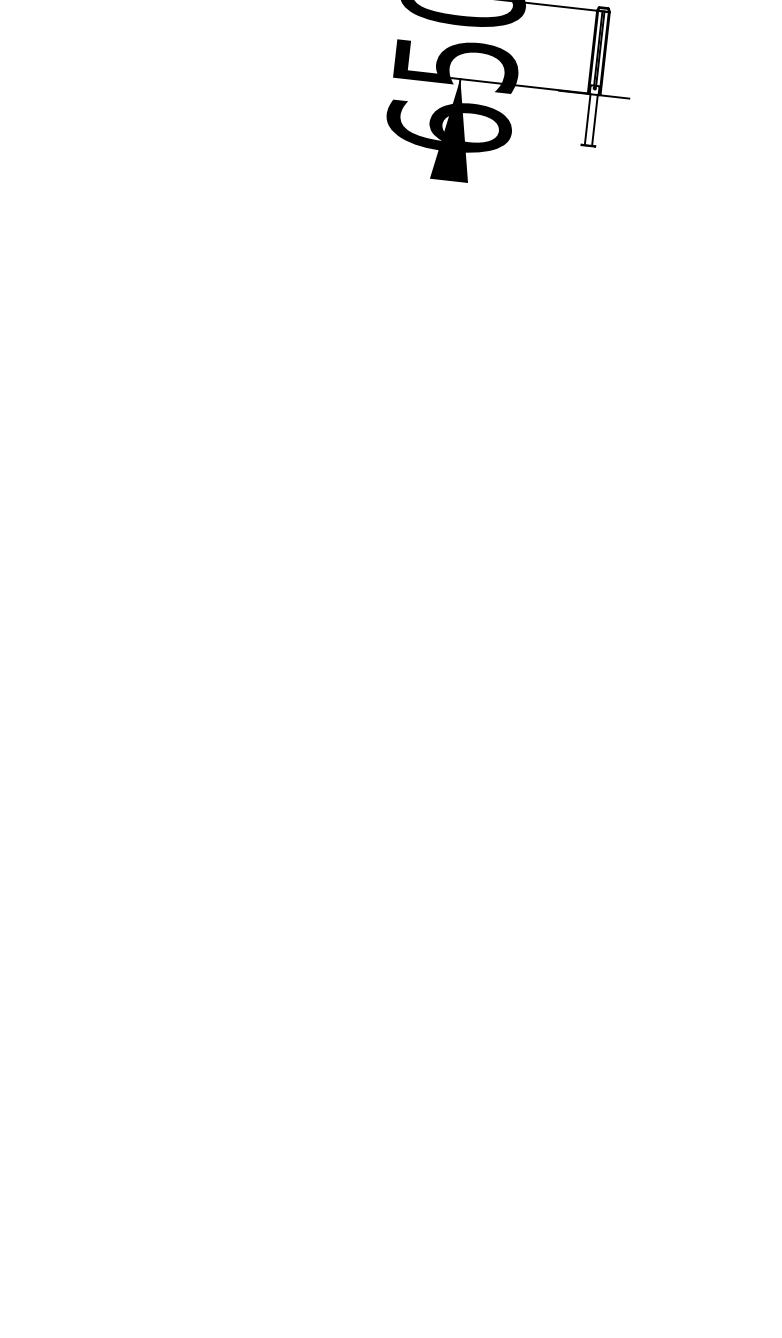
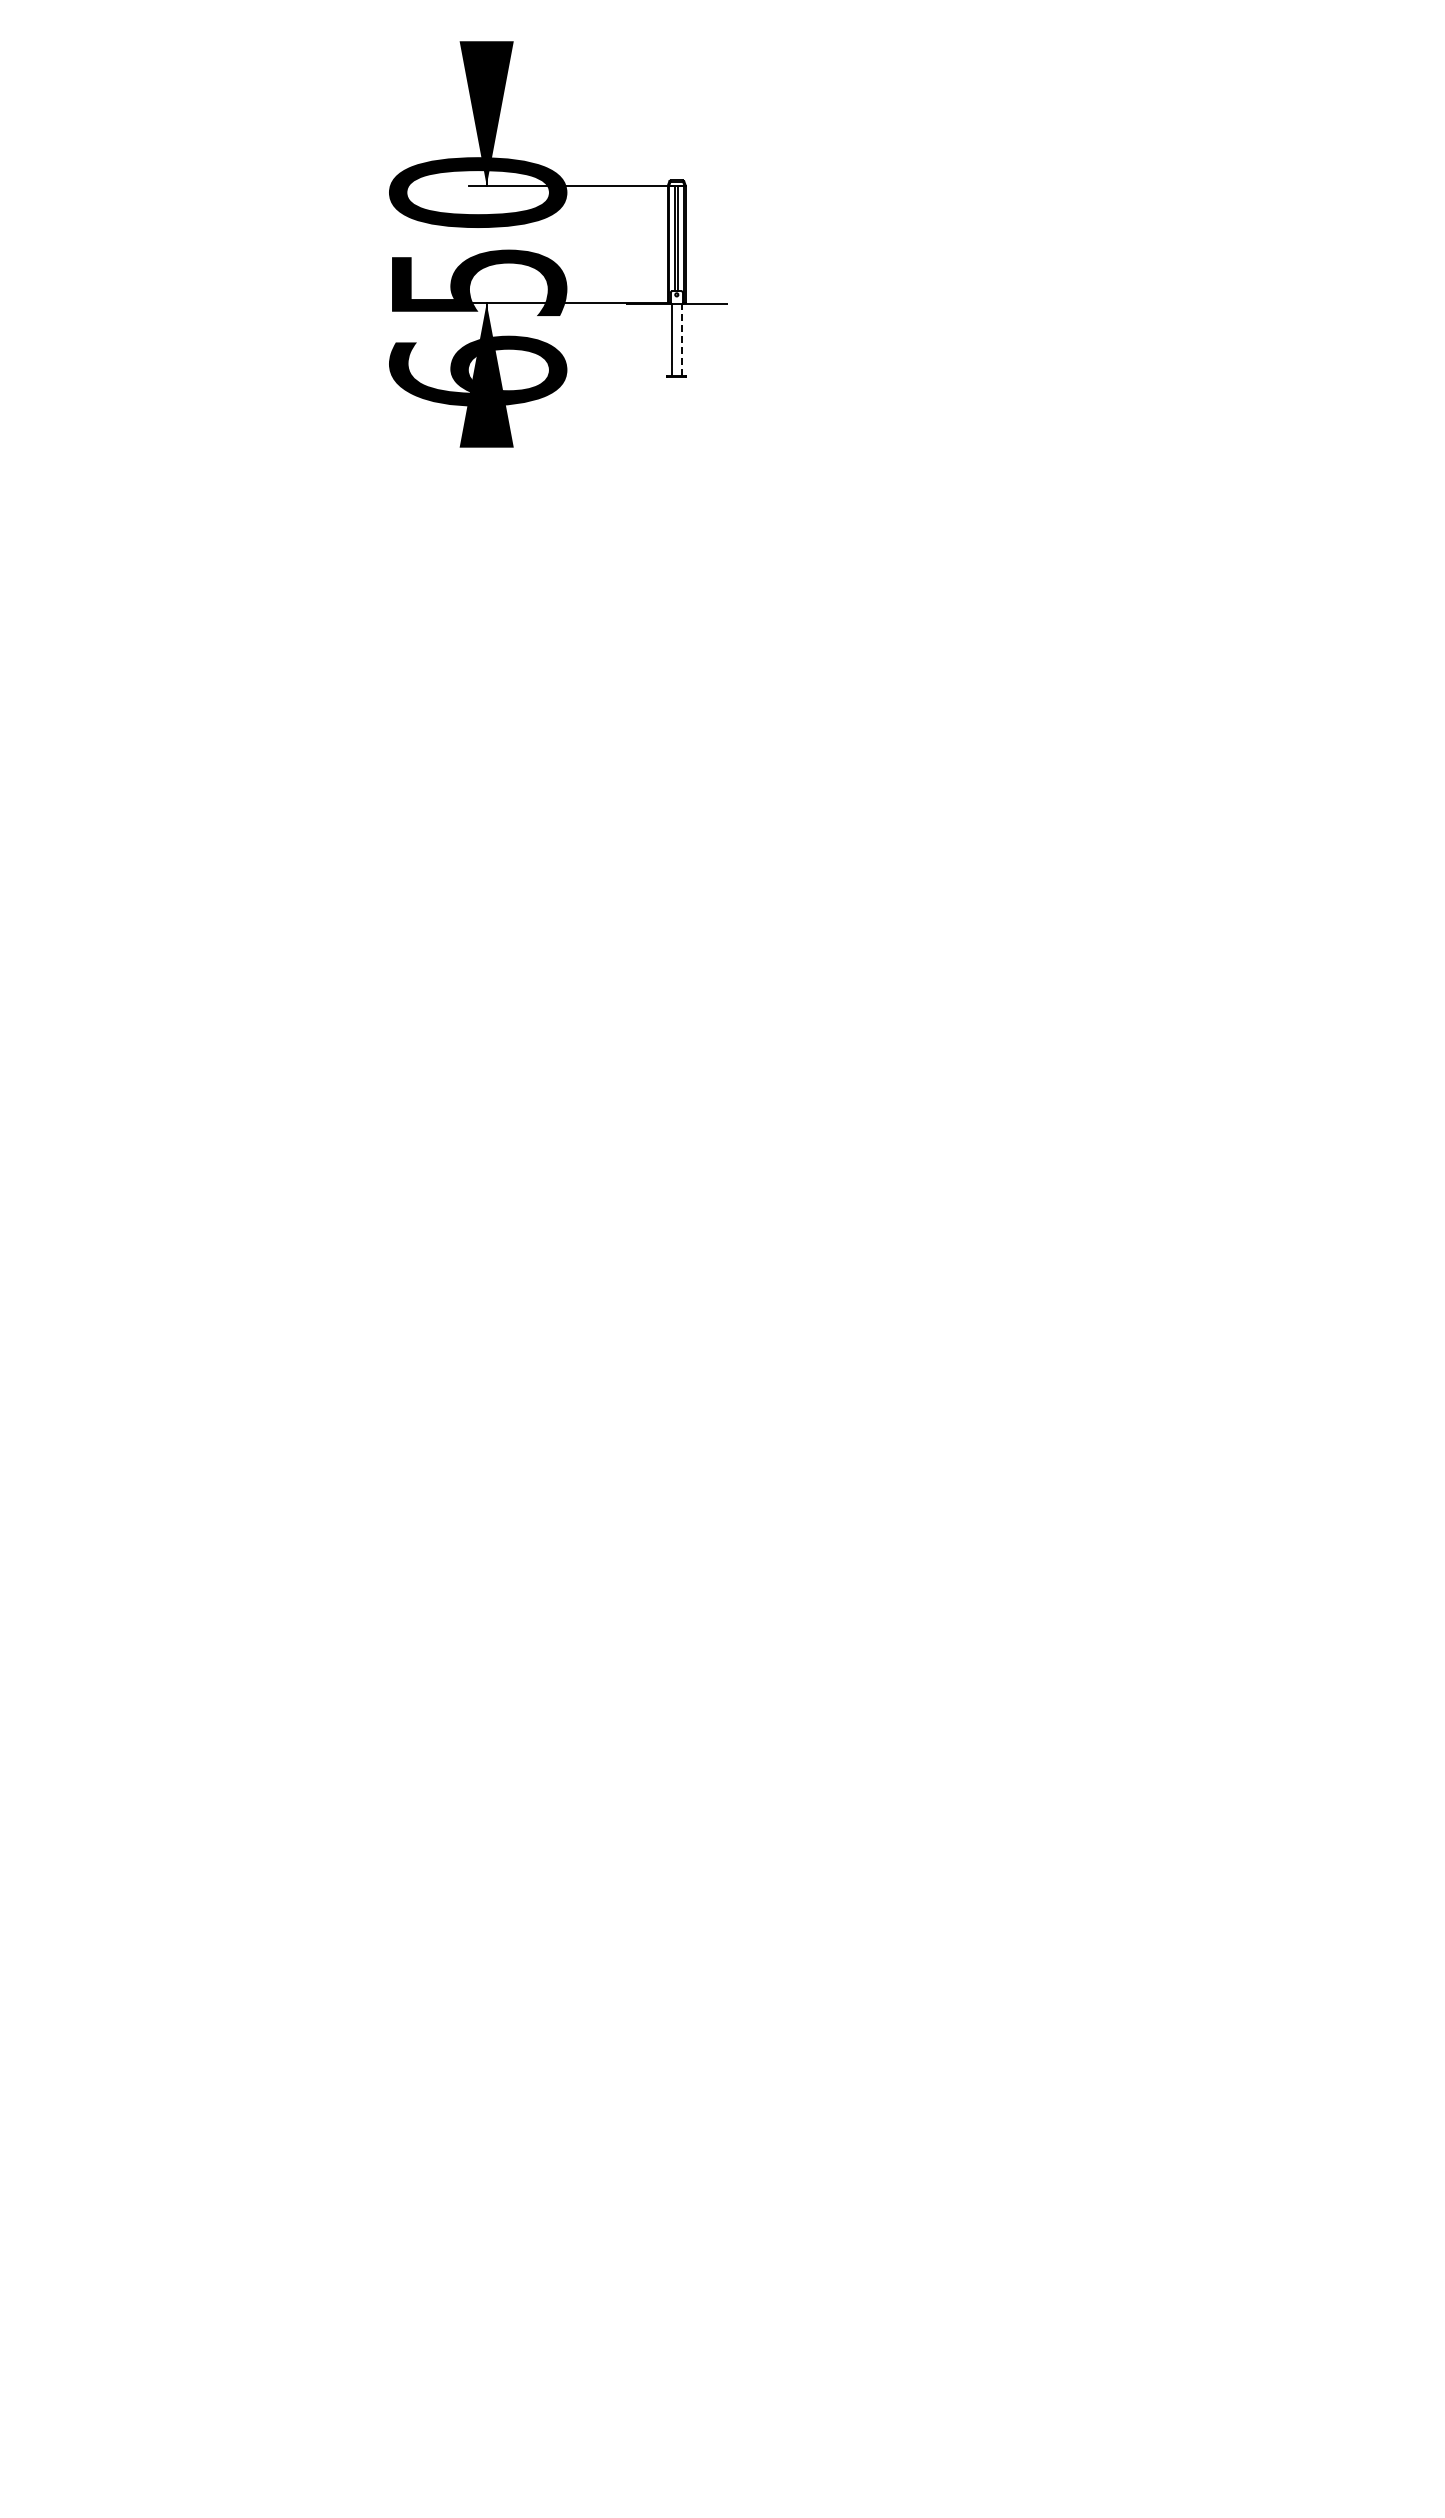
line: (594, 120) -> (681, 339), solid -> dashed

